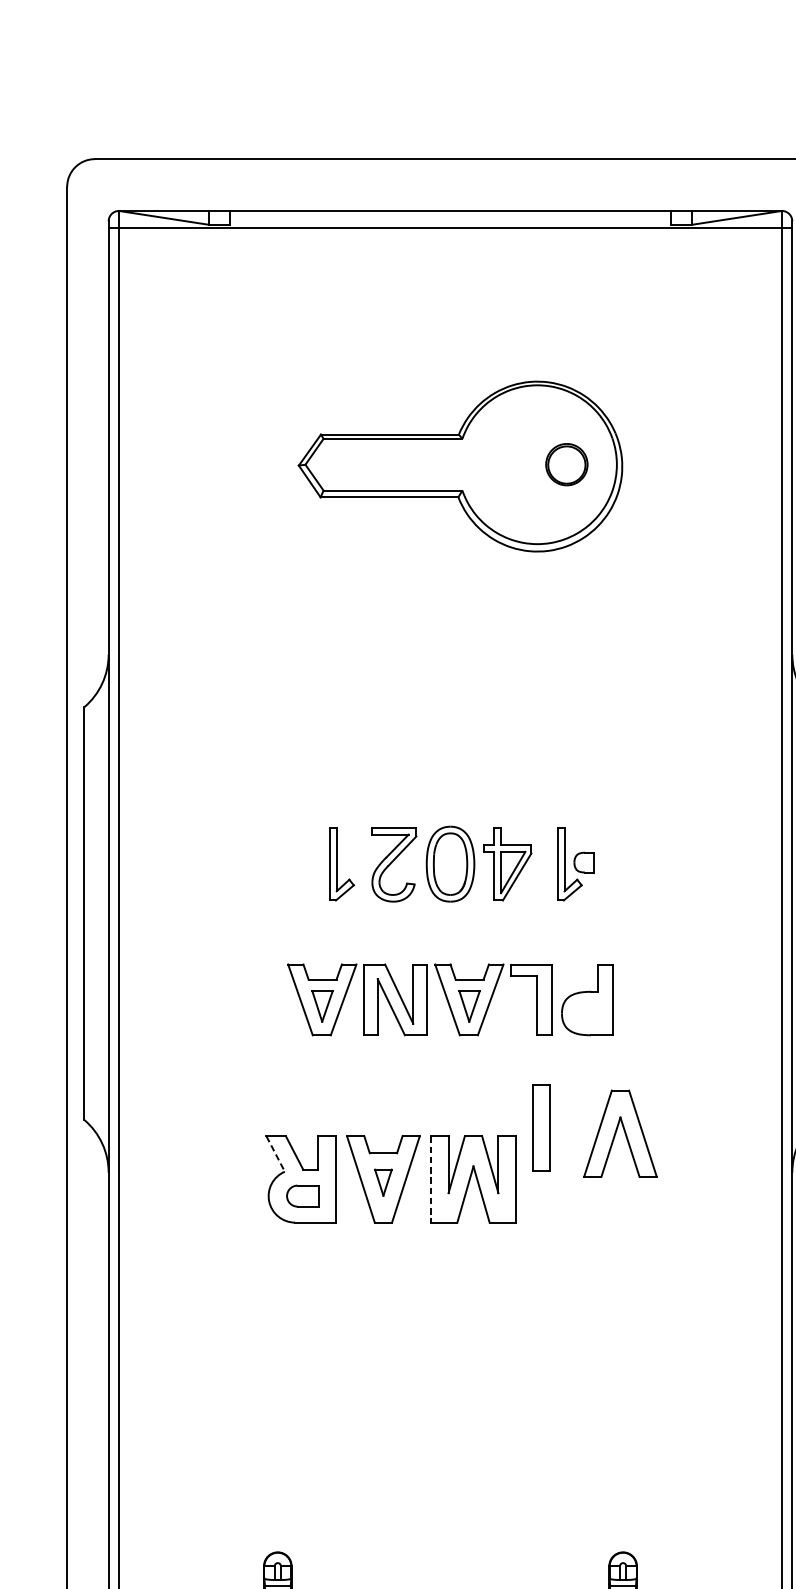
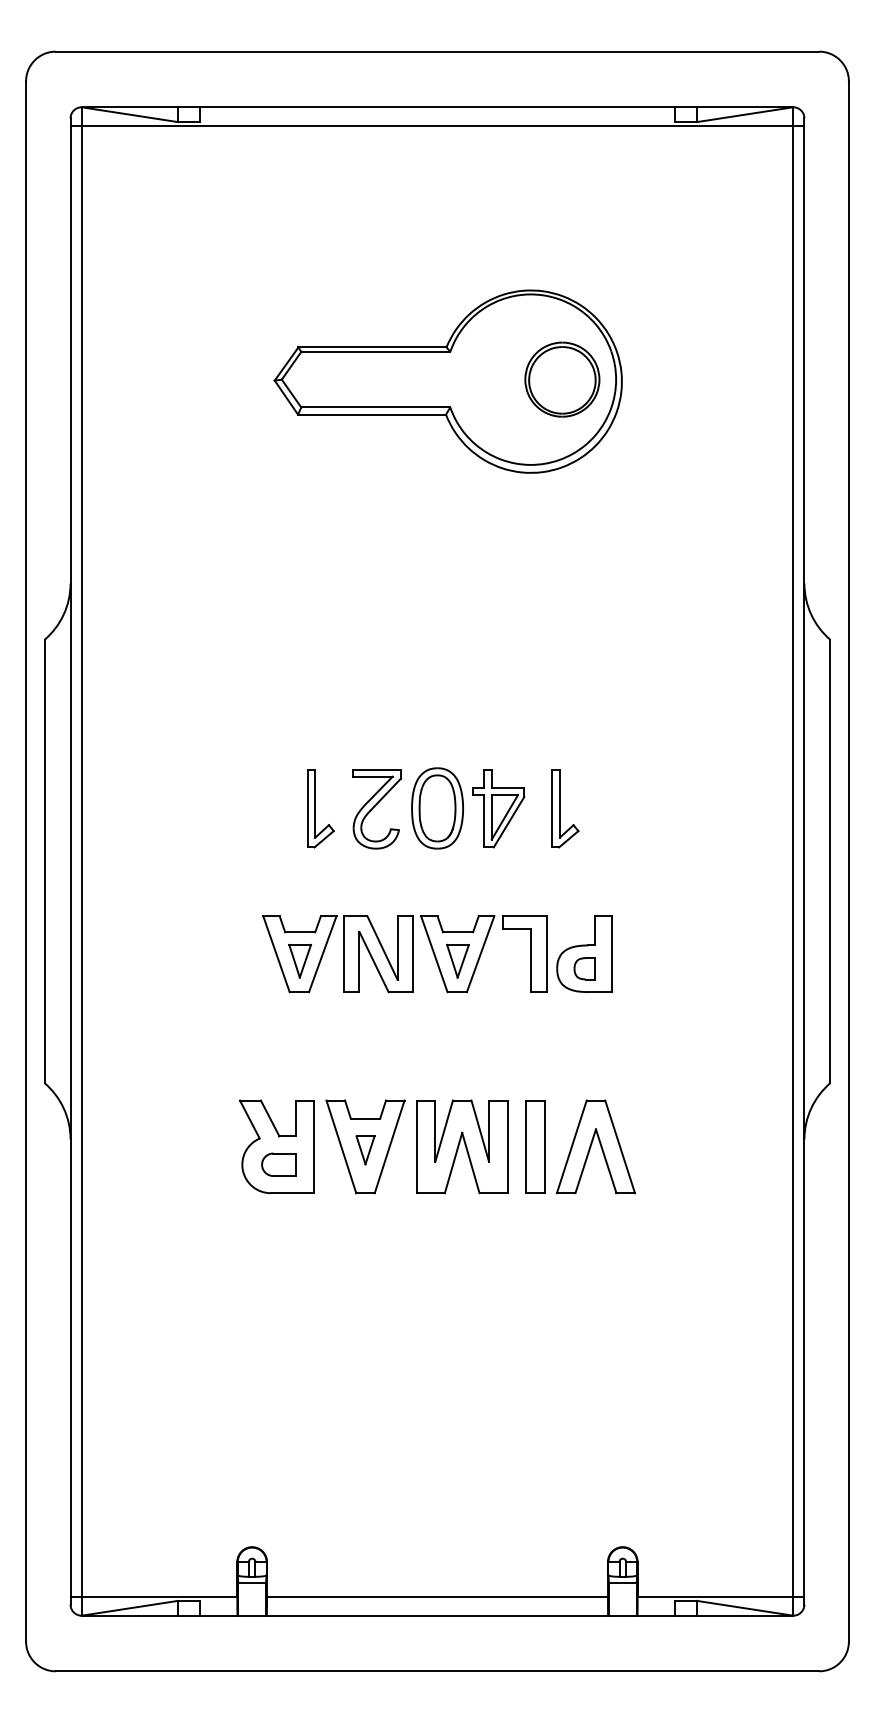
part: (566, 464) -> (562, 379), size x1.67
part: (583, 862) -> (584, 968), moved
part: (541, 1127) -> (535, 1146), moved
part: (620, 1133) -> (595, 1146), moved
line: (276, 1154) -> (250, 1120), dashed -> solid
line: (430, 1180) -> (416, 1147), dashed -> solid

